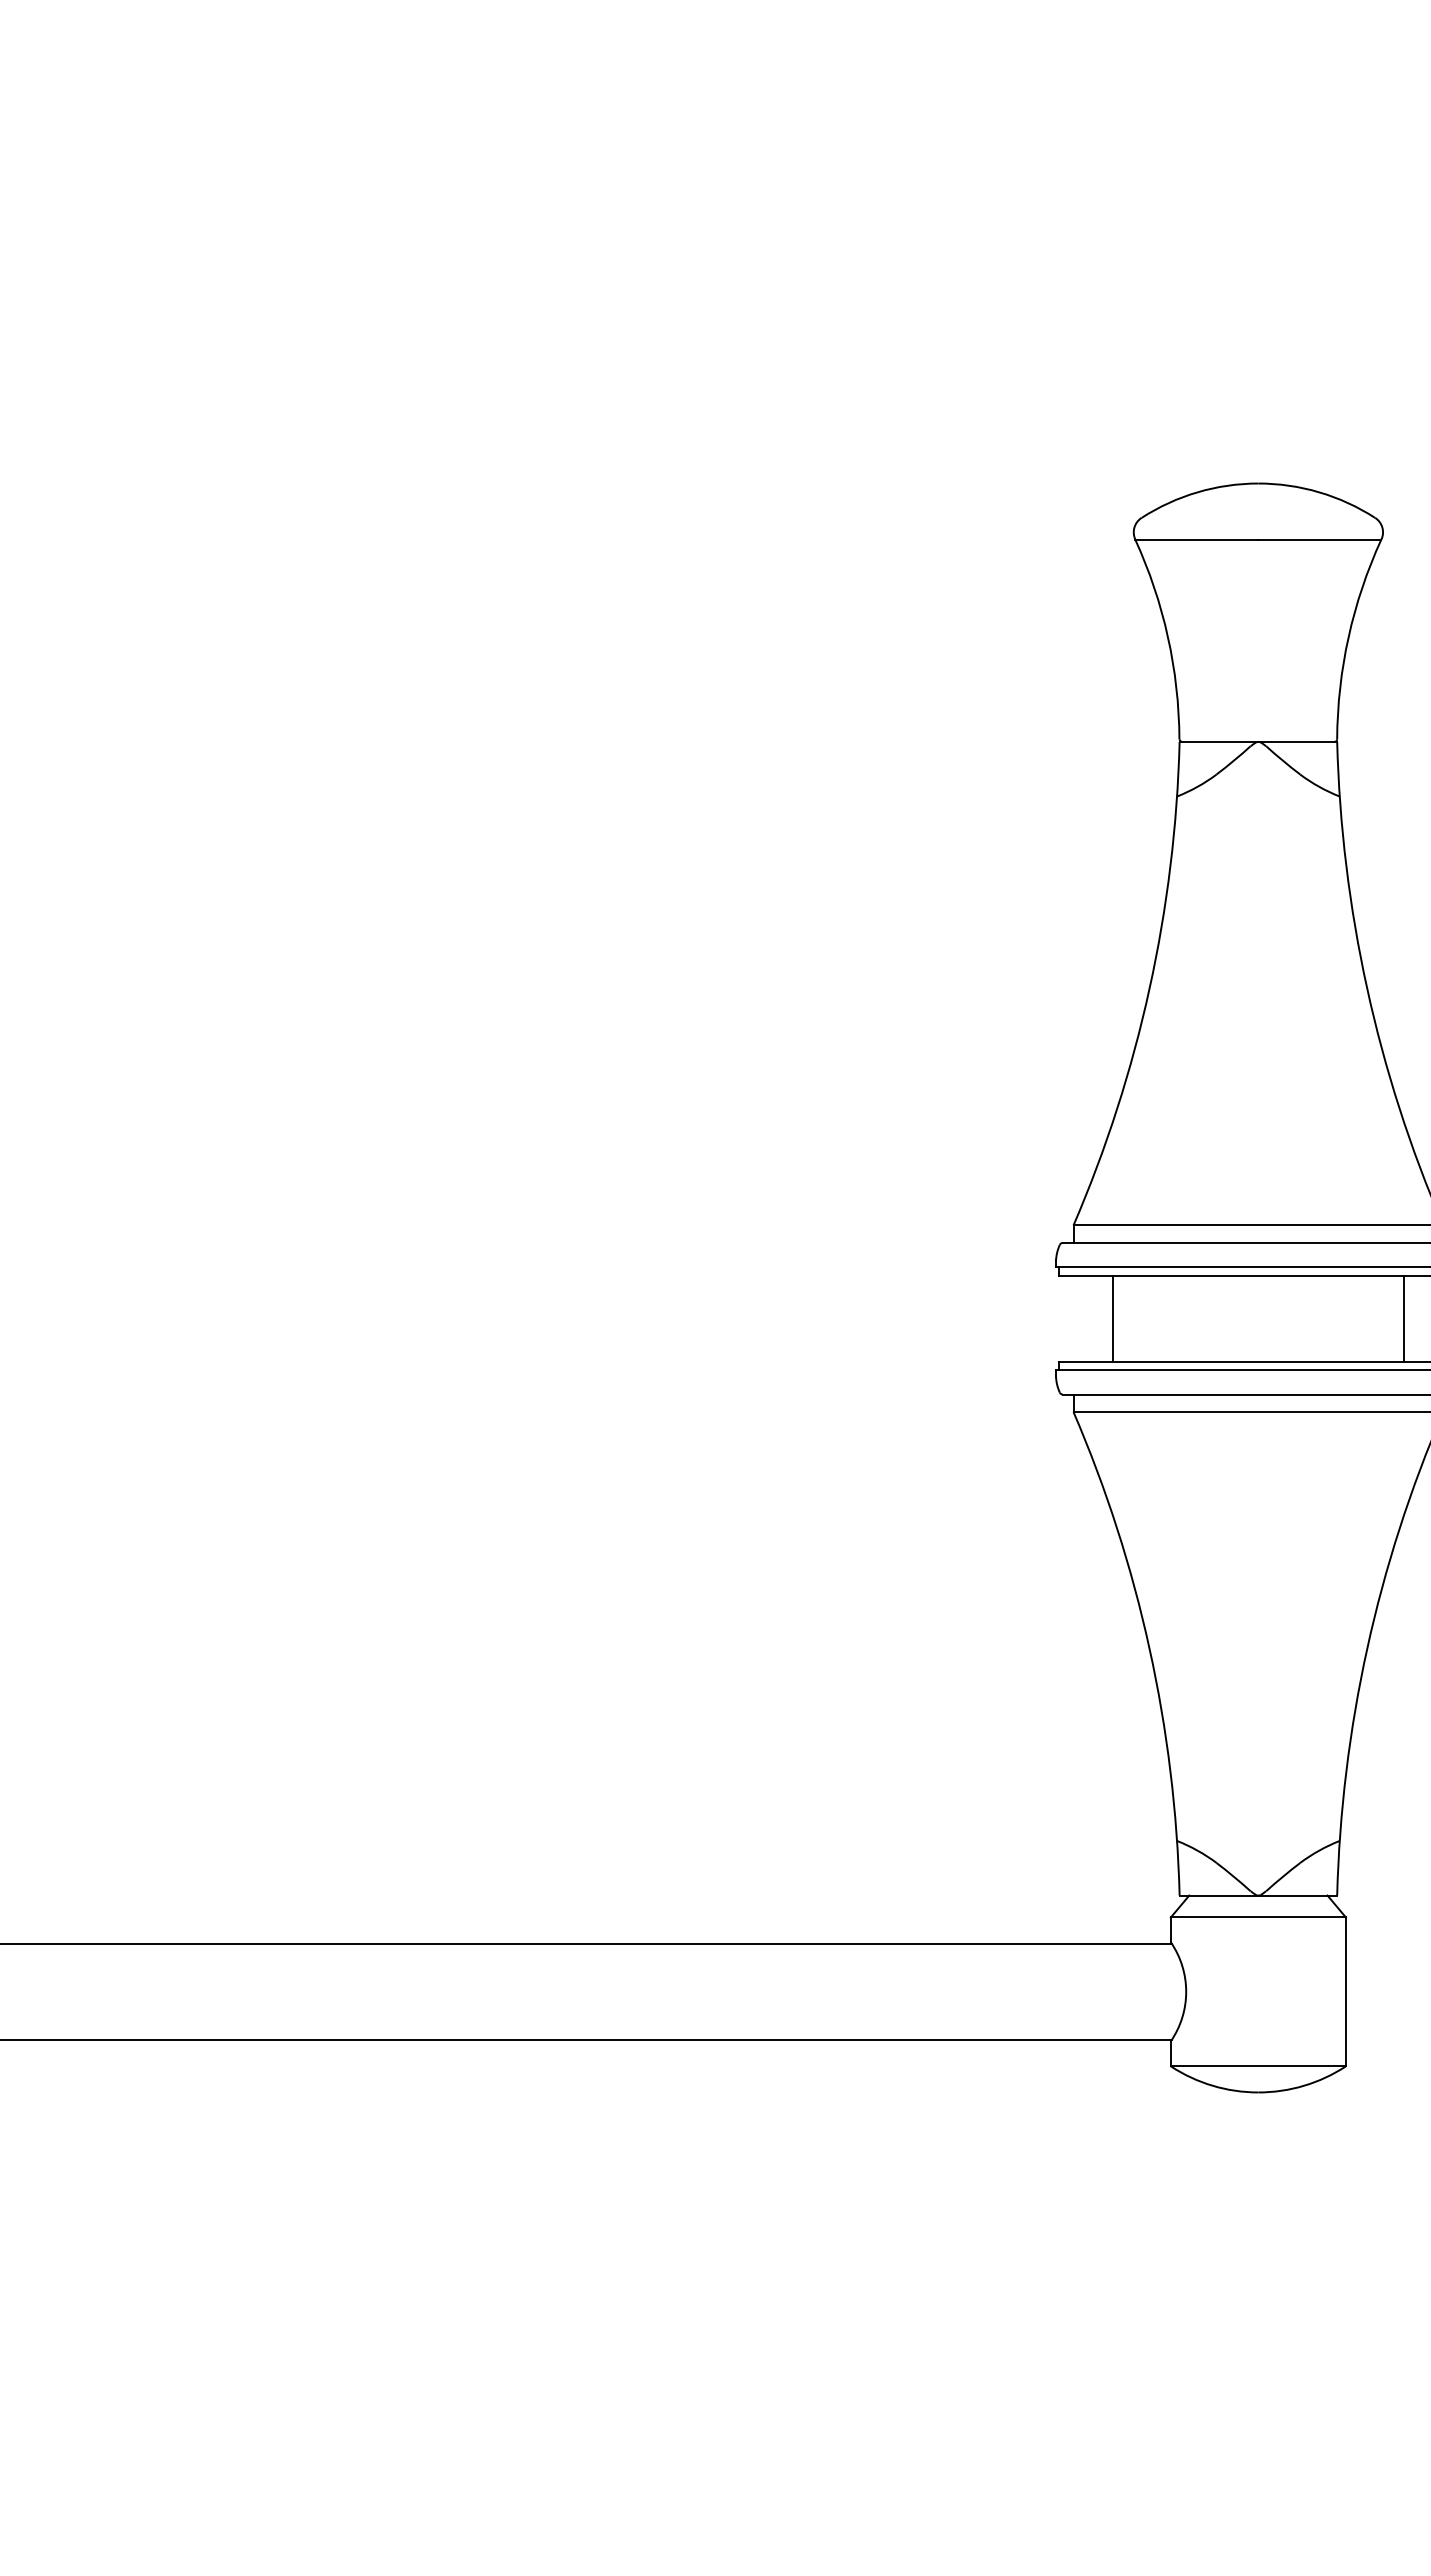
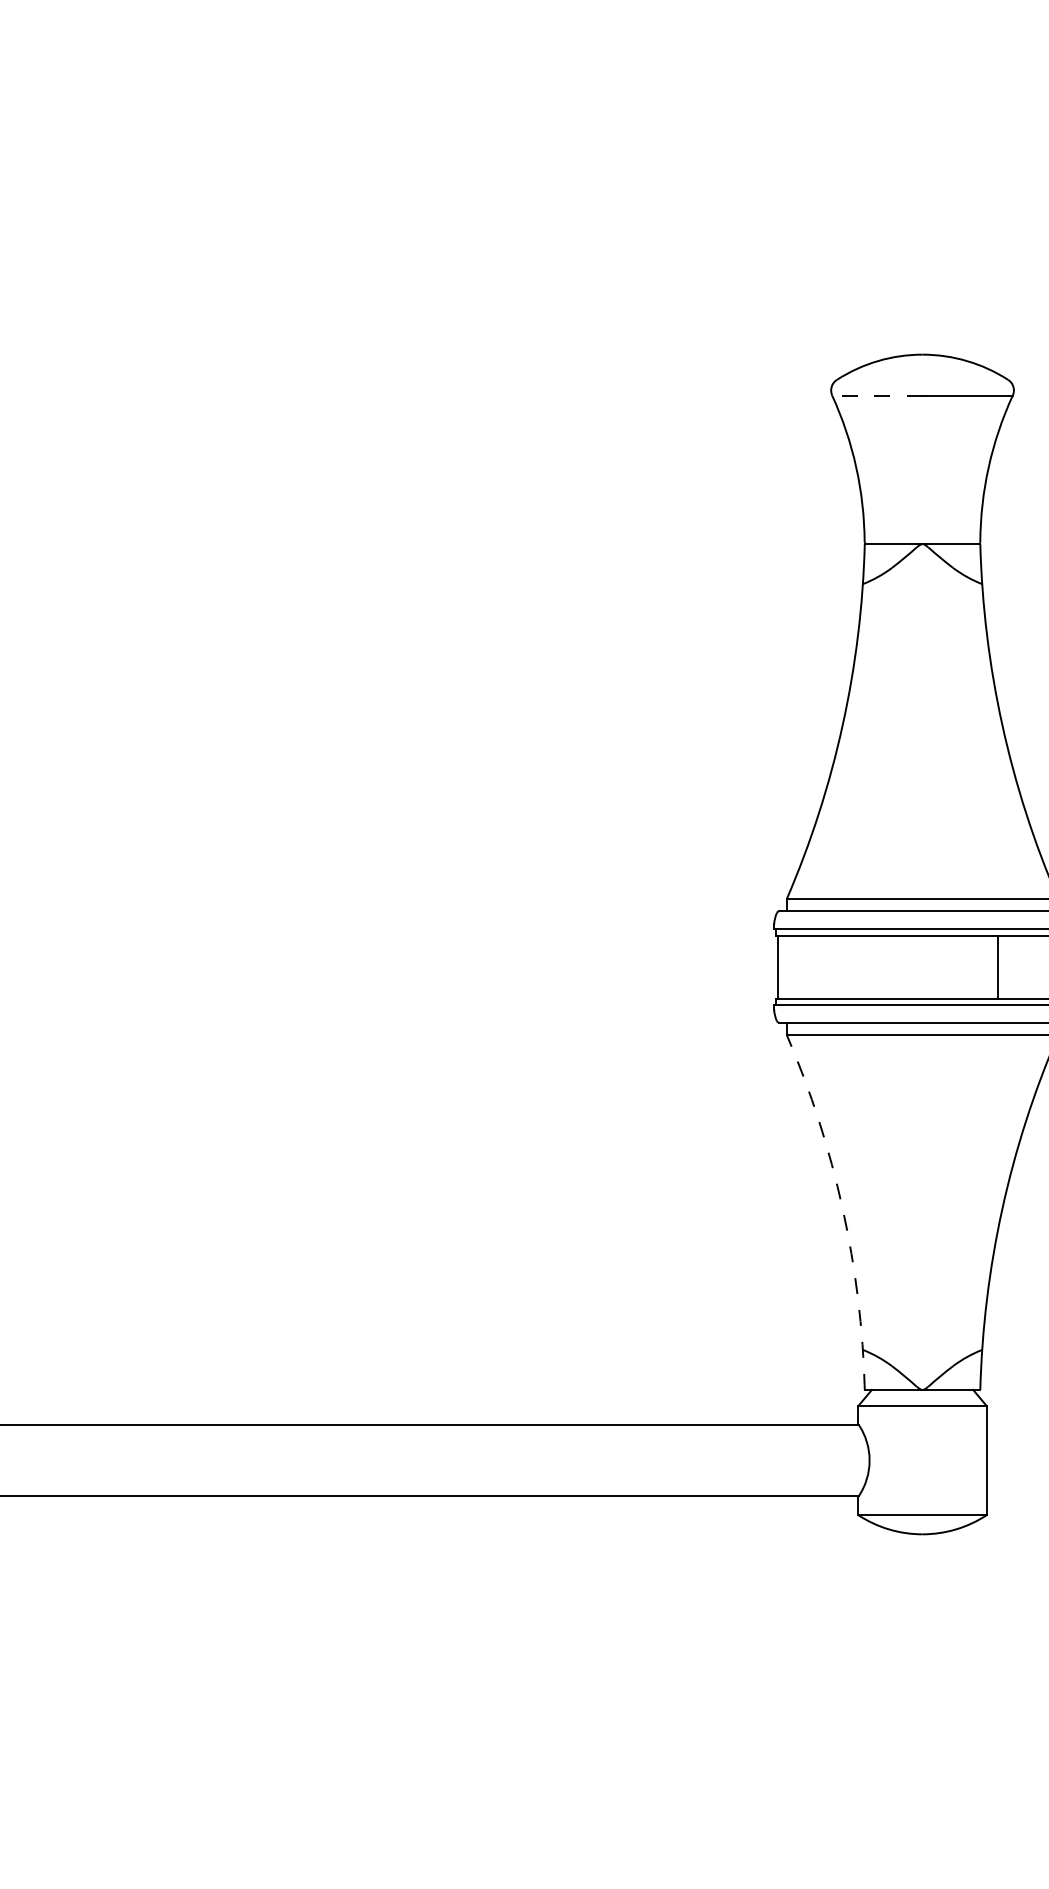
line: (1196, 539) -> (877, 395), solid -> dashed
line: (1112, 1318) -> (778, 966), moved
line: (1404, 1318) -> (998, 966), moved
arc: (1149, 1648) -> (842, 1208), solid -> dashed

